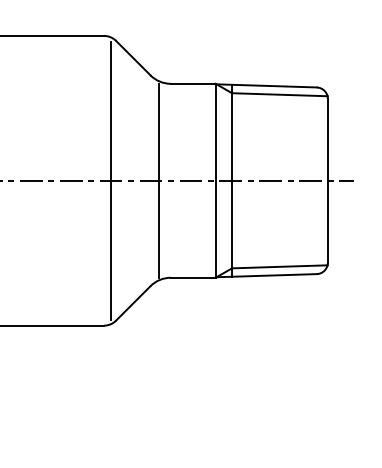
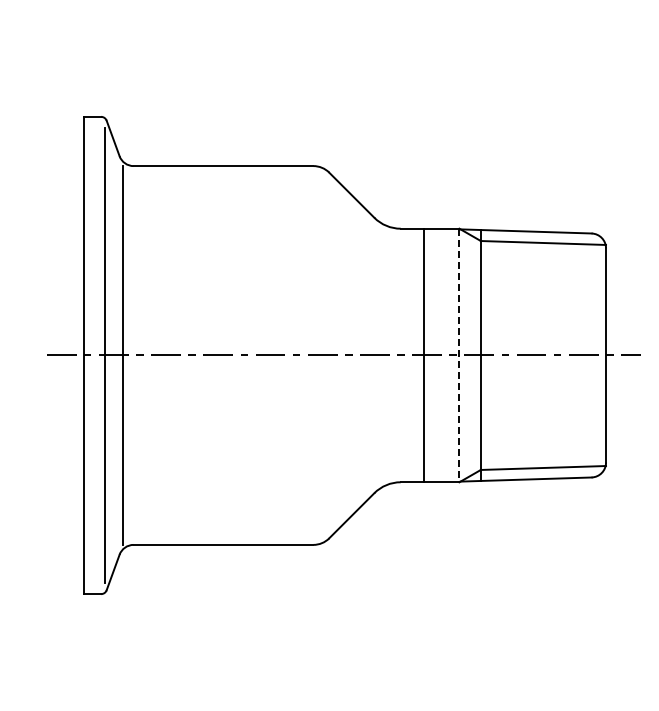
line: (110, 180) -> (322, 355), removed
line: (159, 180) -> (424, 355), moved
line: (215, 180) -> (459, 355), solid -> dashed

